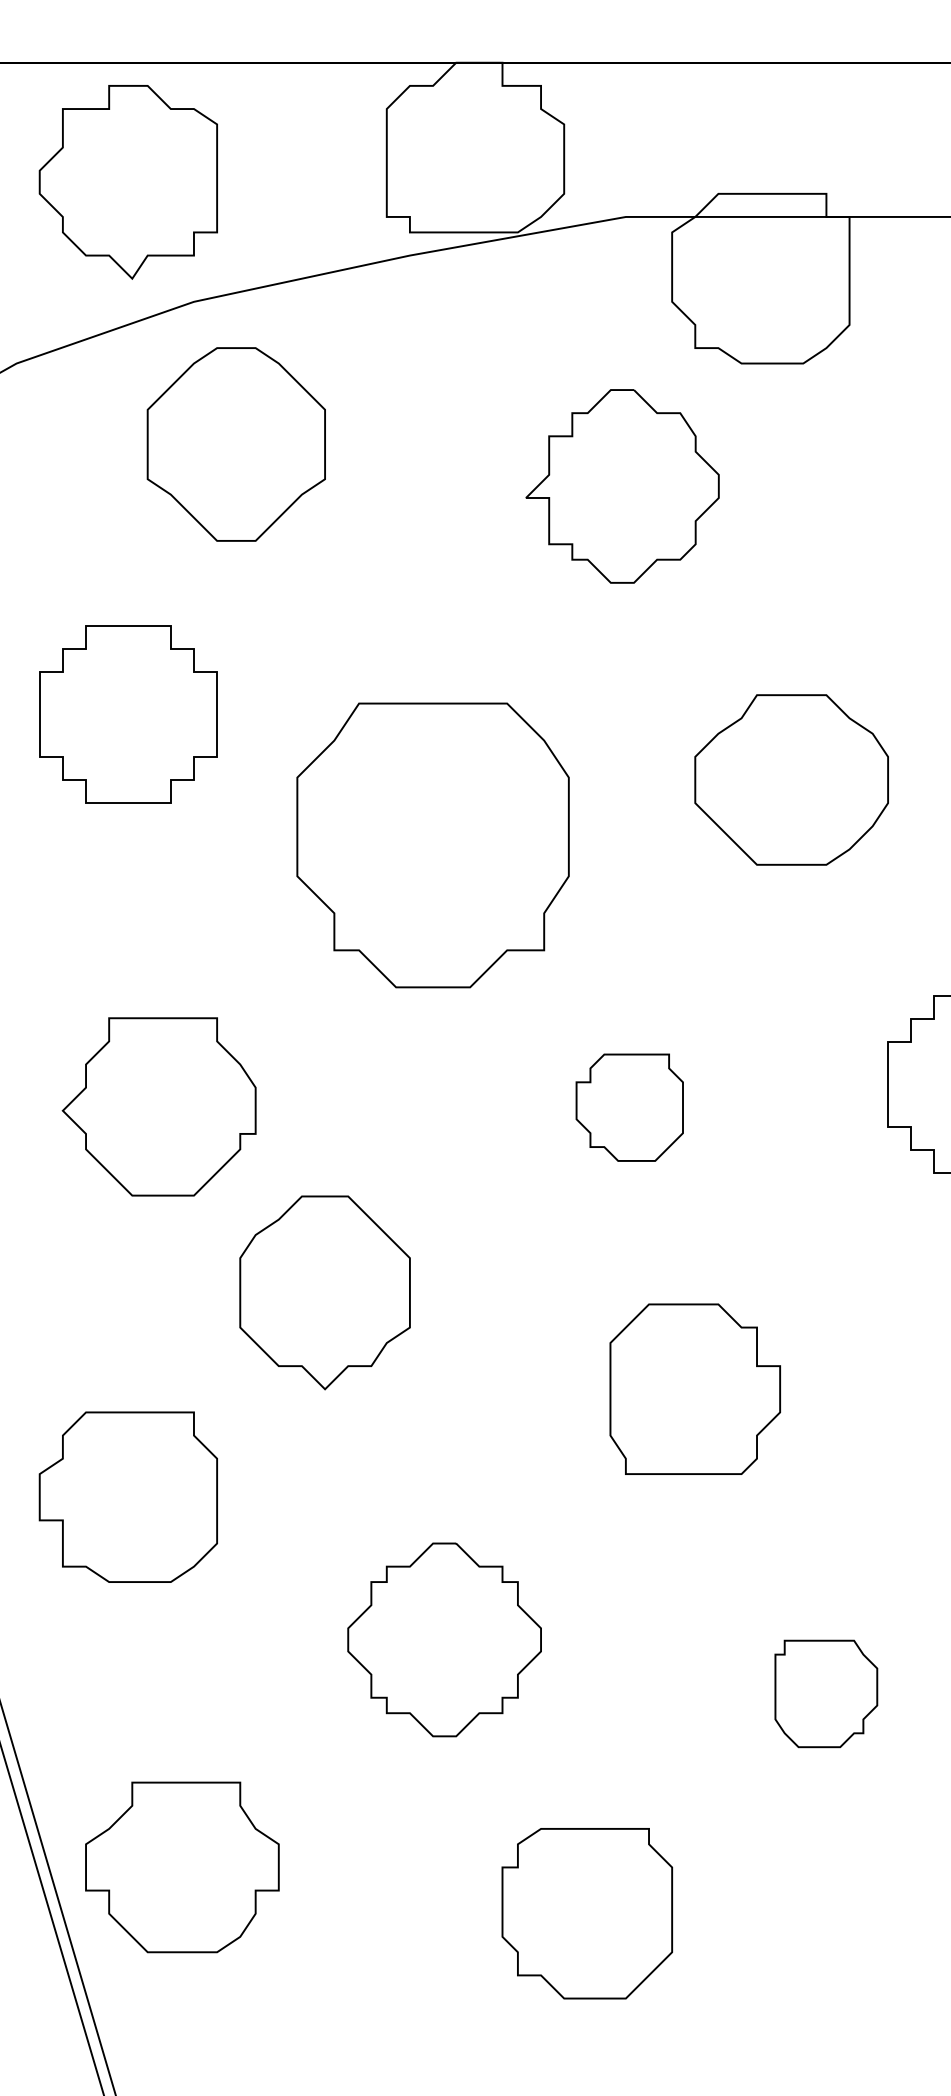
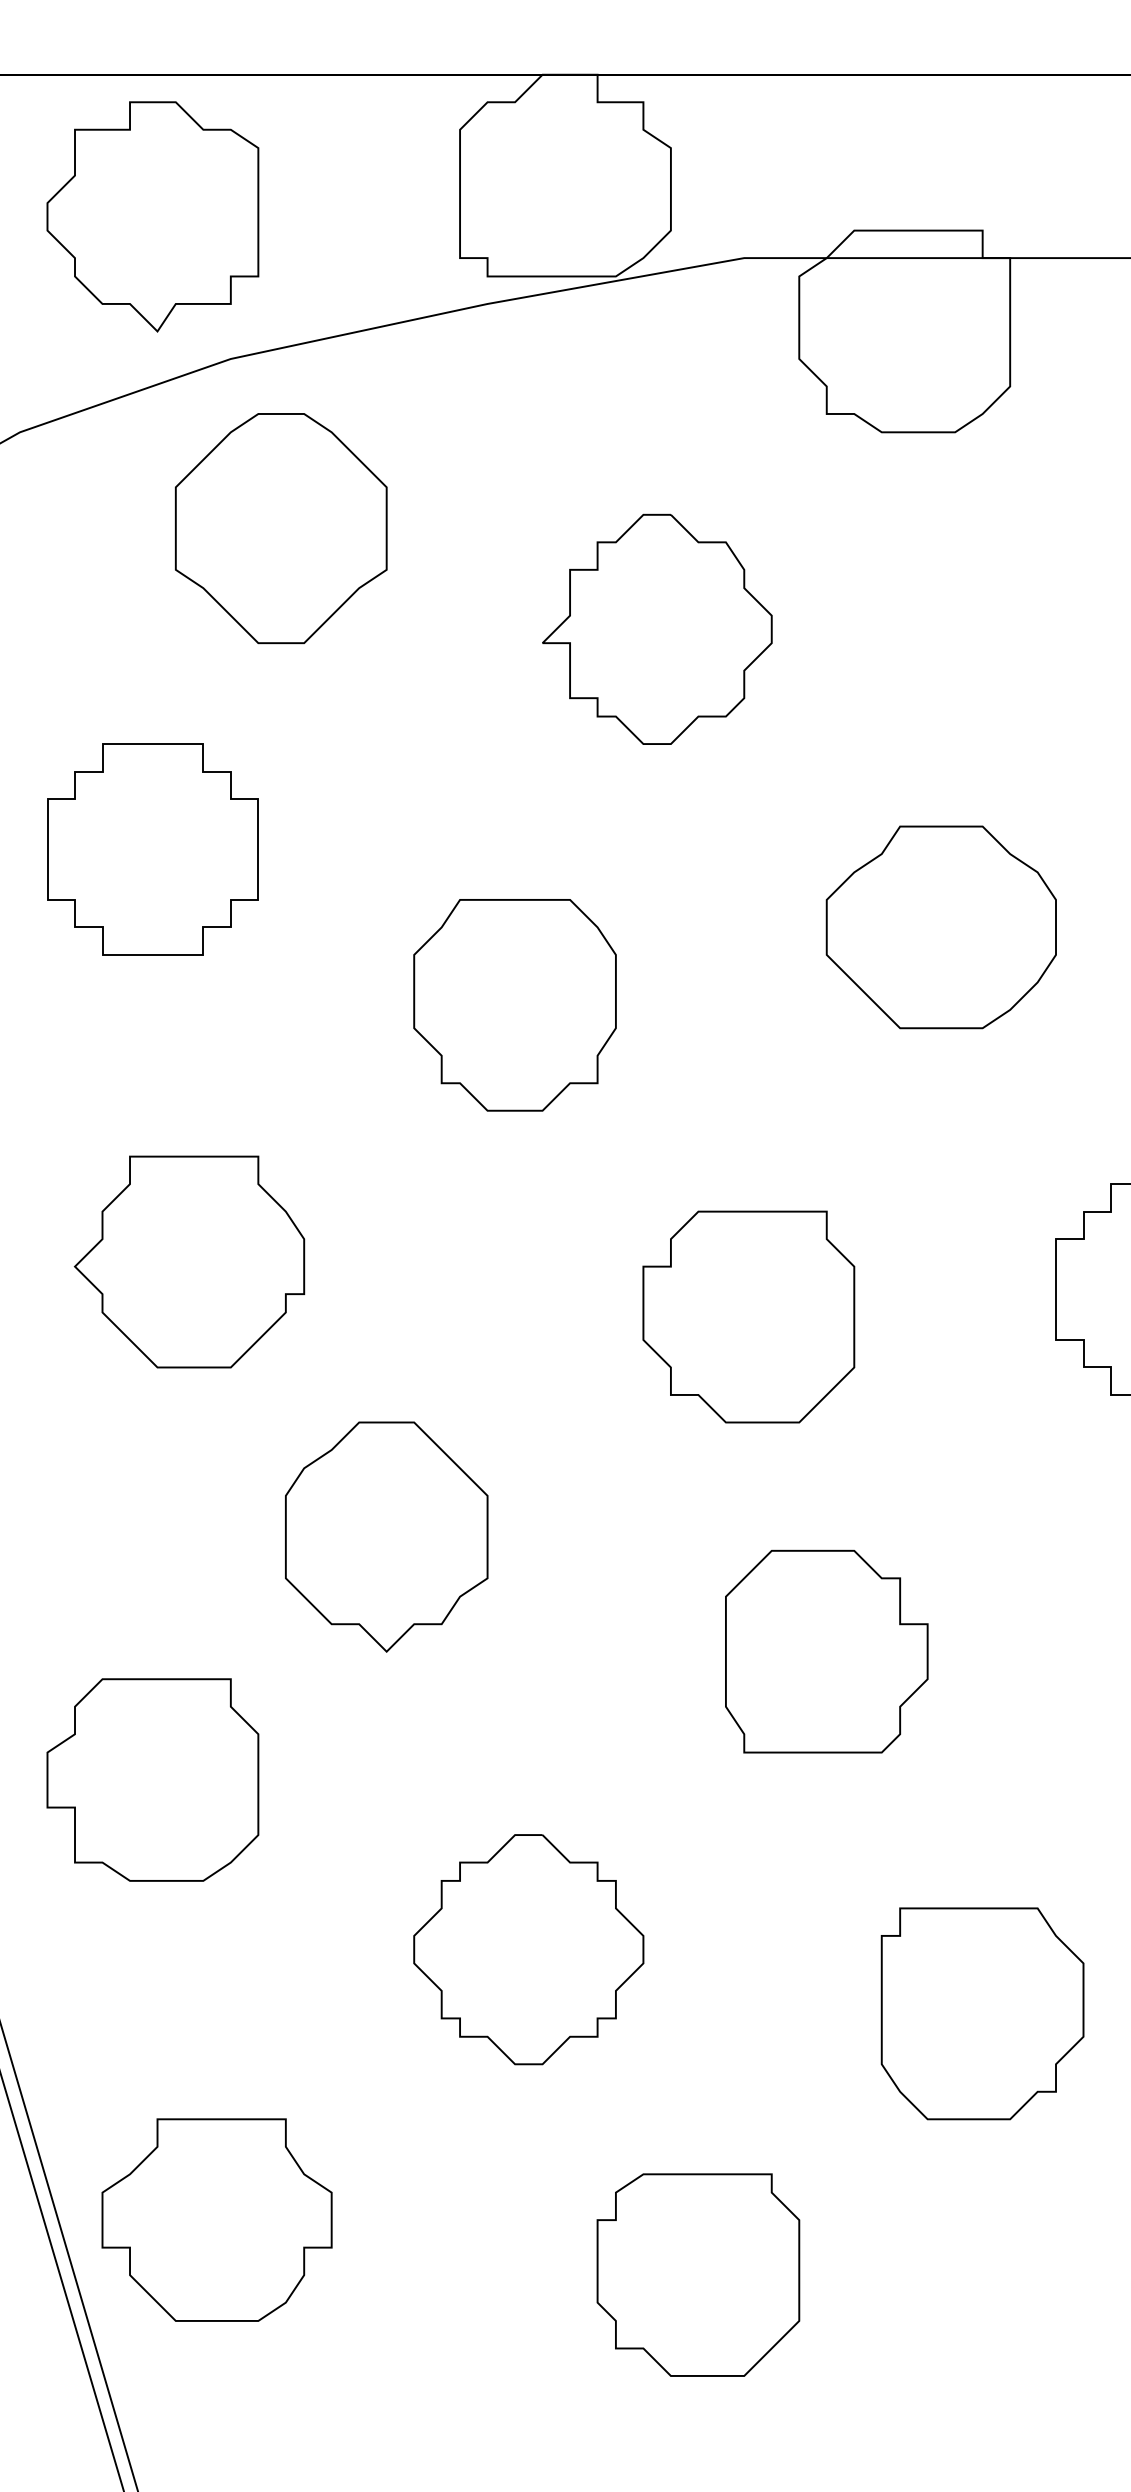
part: (622, 485) -> (657, 628), moved
part: (432, 845) -> (514, 1005), size x0.62
part: (159, 1106) -> (189, 1261), moved
part: (629, 1107) -> (748, 1316), size x1.67
part: (826, 1693) -> (982, 2013), size x1.67

